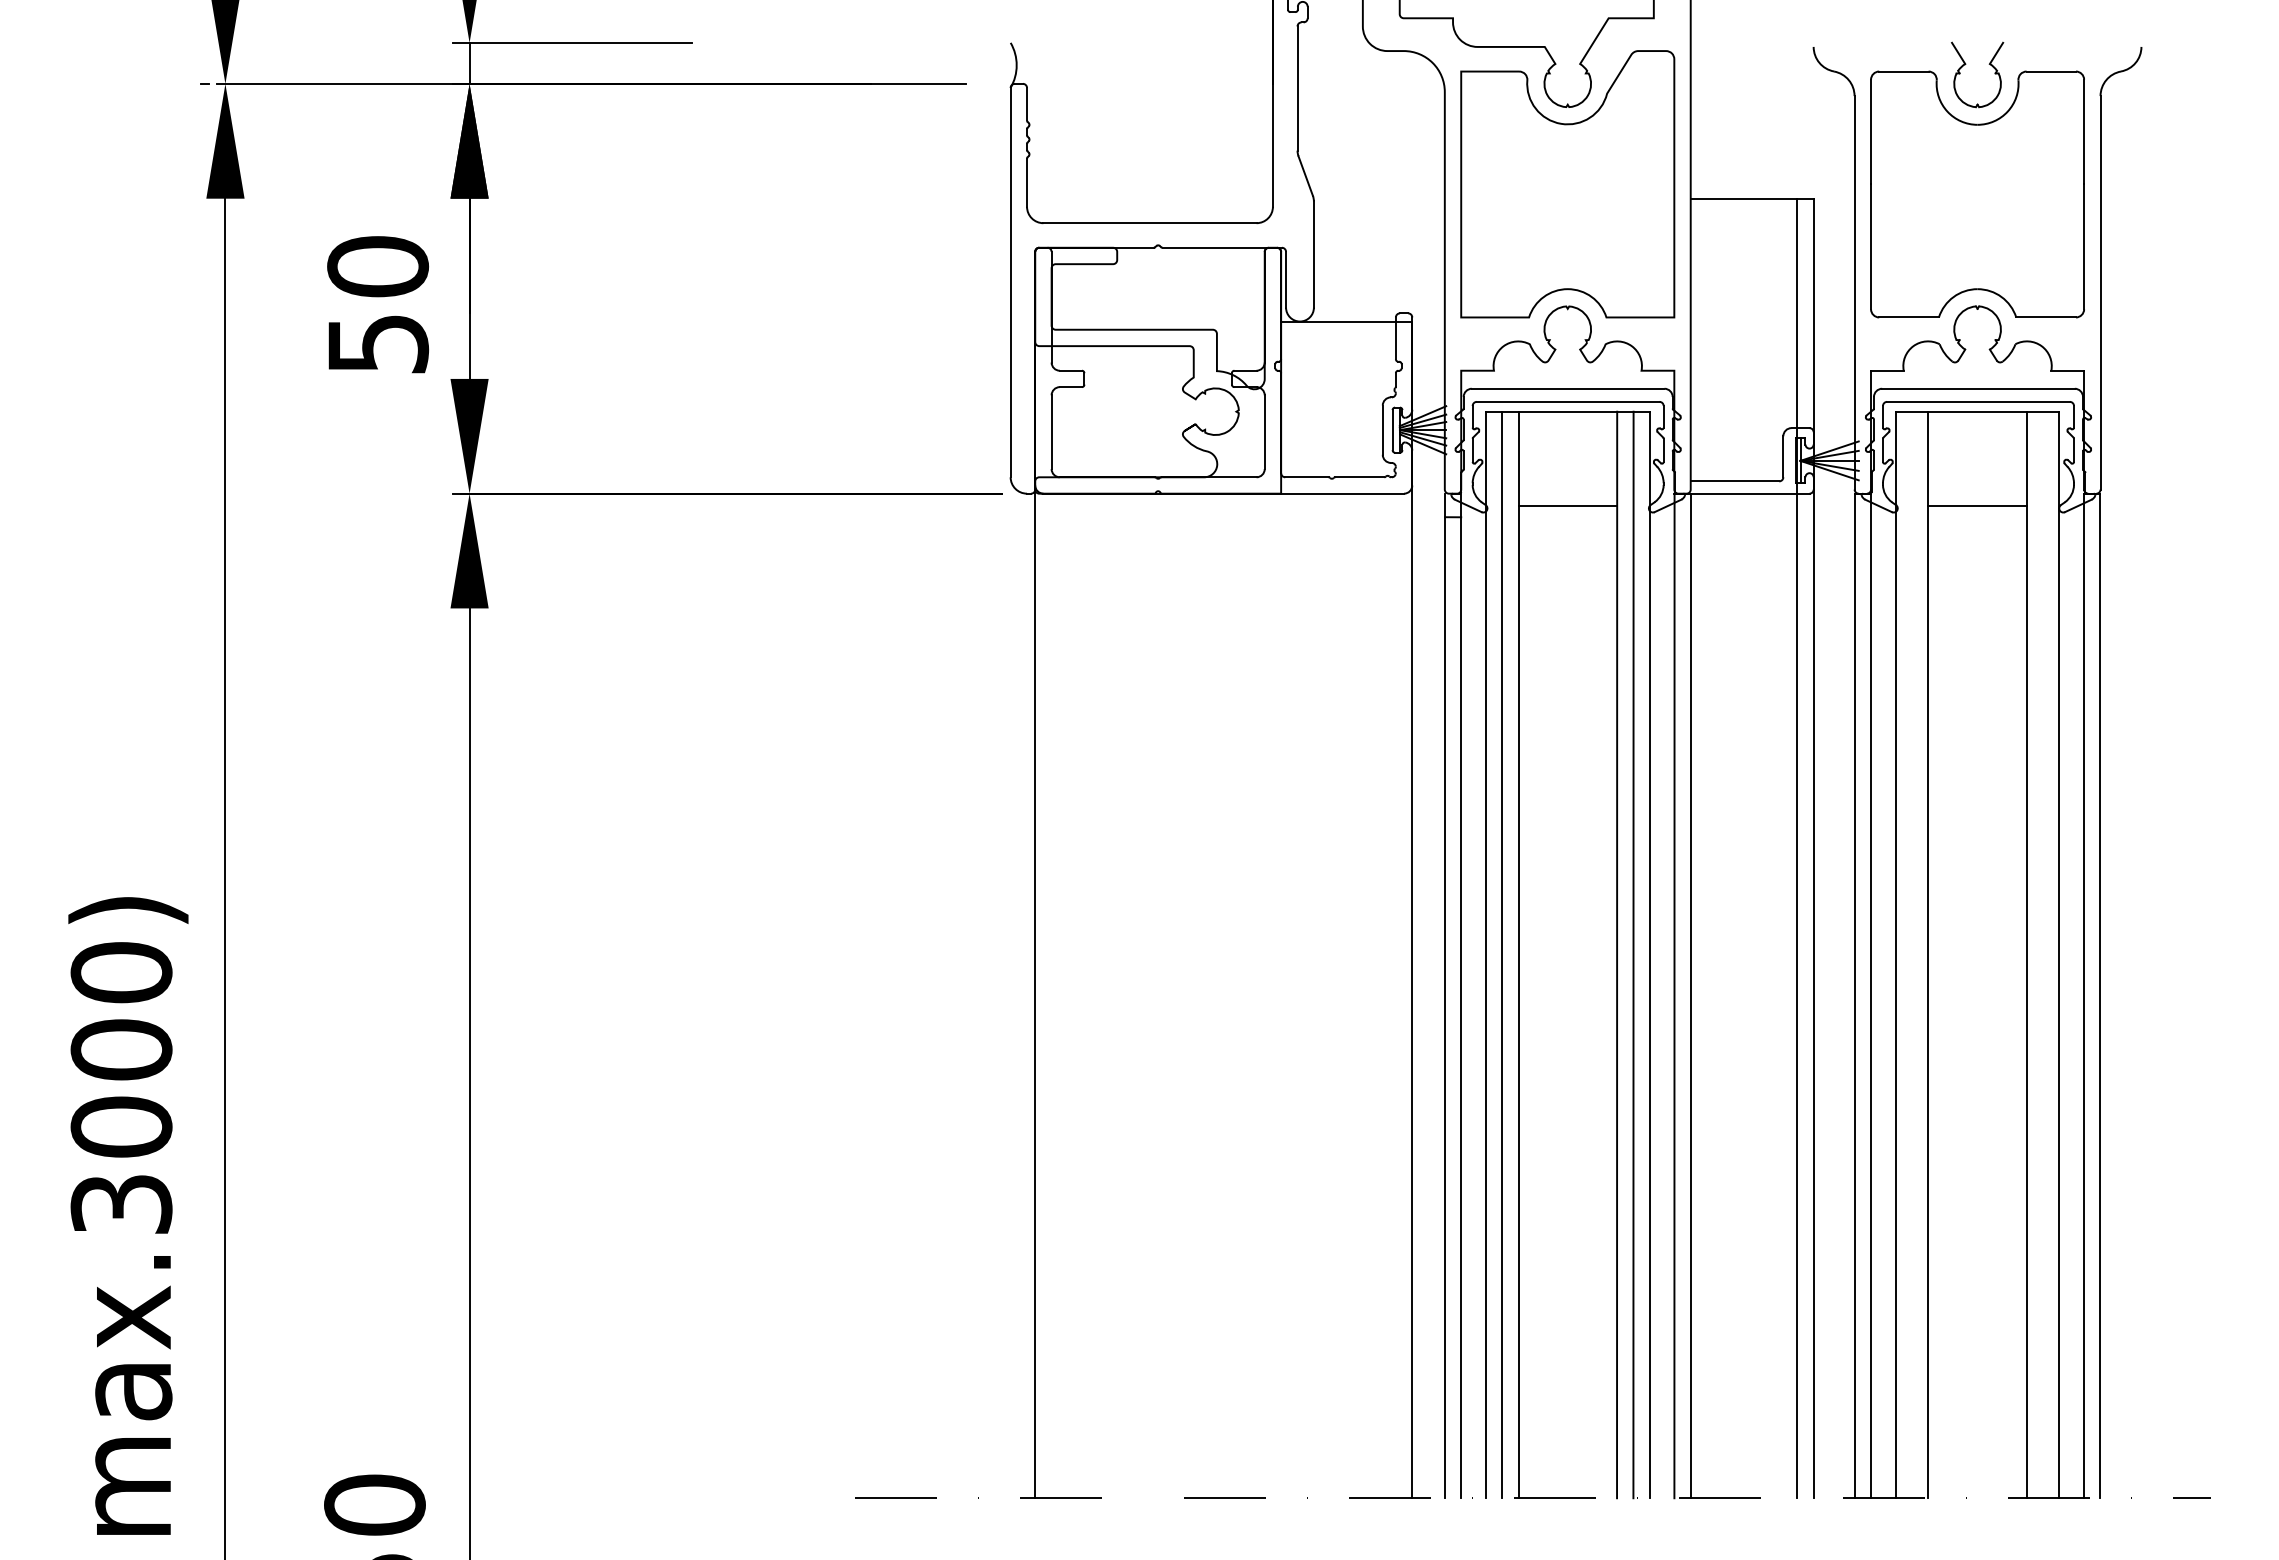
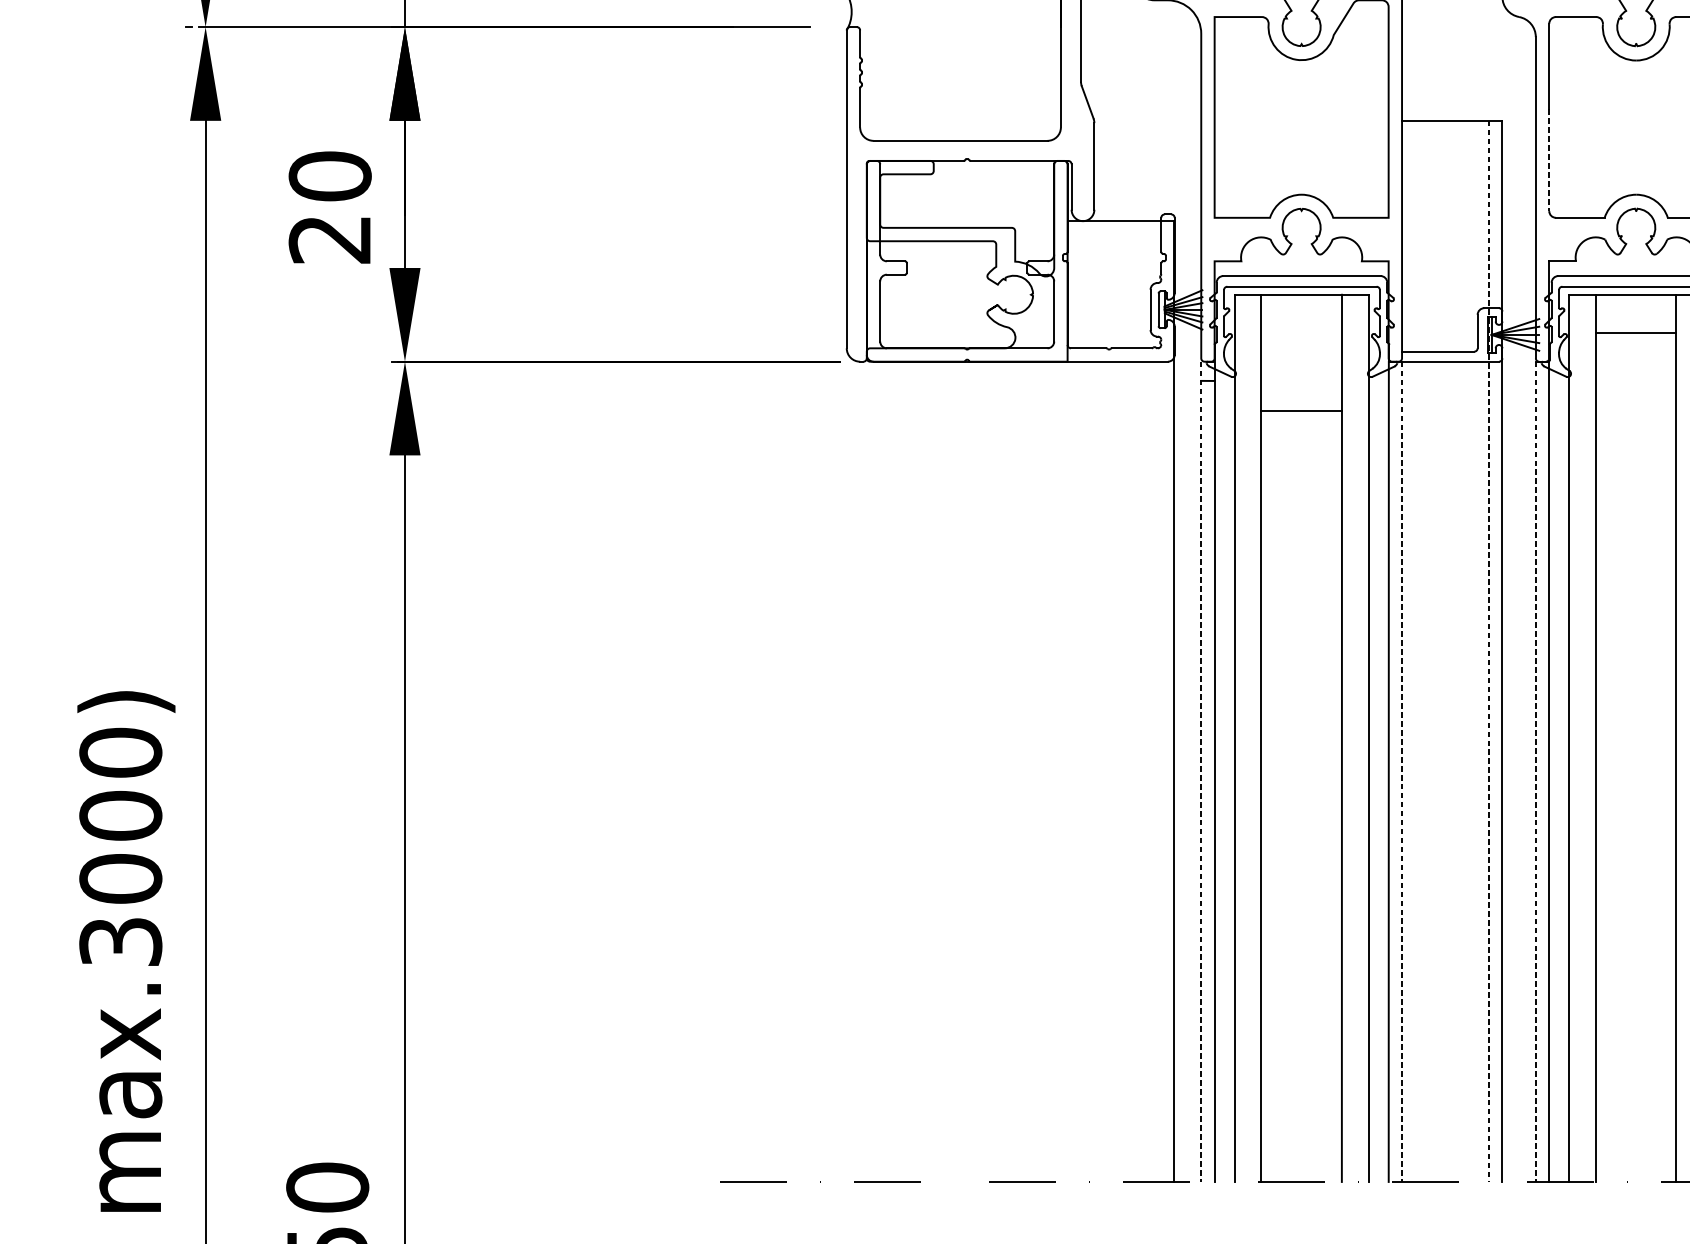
line: (1871, 247) -> (1549, 160), solid -> dashed
text: (378, 344) -> (330, 239), 50 -> 20
line: (1567, 505) -> (1301, 410), moved
line: (1977, 505) -> (1636, 332), moved
line: (1797, 848) -> (1489, 651), solid -> dashed
line: (1502, 954) -> (1248, 737), removed
line: (1633, 954) -> (1355, 737), removed
line: (1034, 994) -> (866, 770), removed
line: (1445, 996) -> (1201, 772), solid -> dashed
line: (1690, 996) -> (1401, 772), solid -> dashed
line: (1854, 996) -> (1535, 772), solid -> dashed

